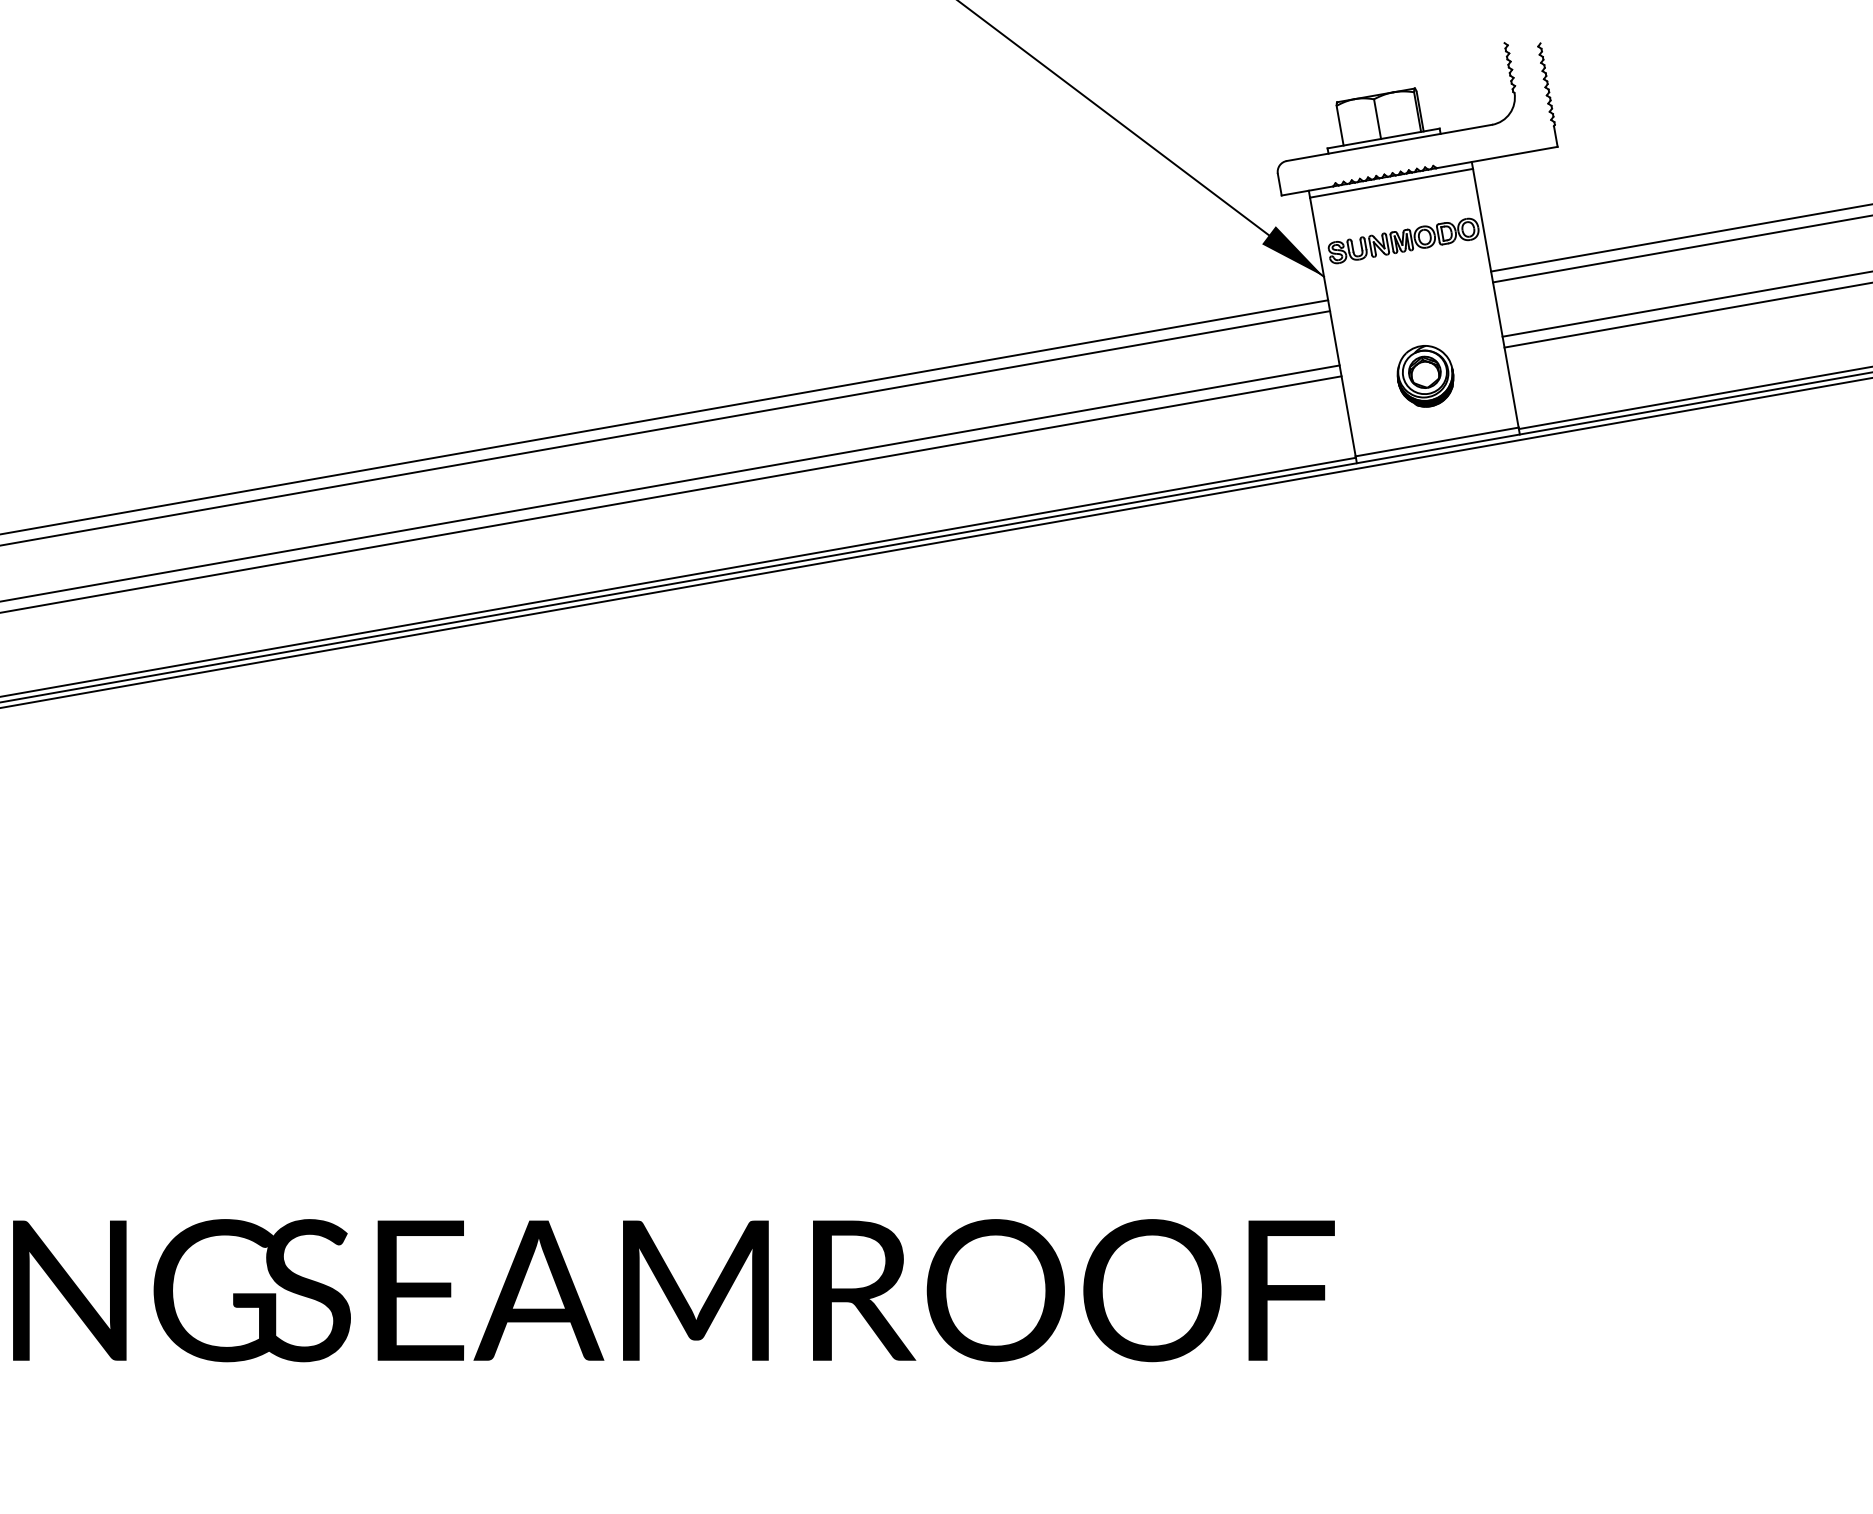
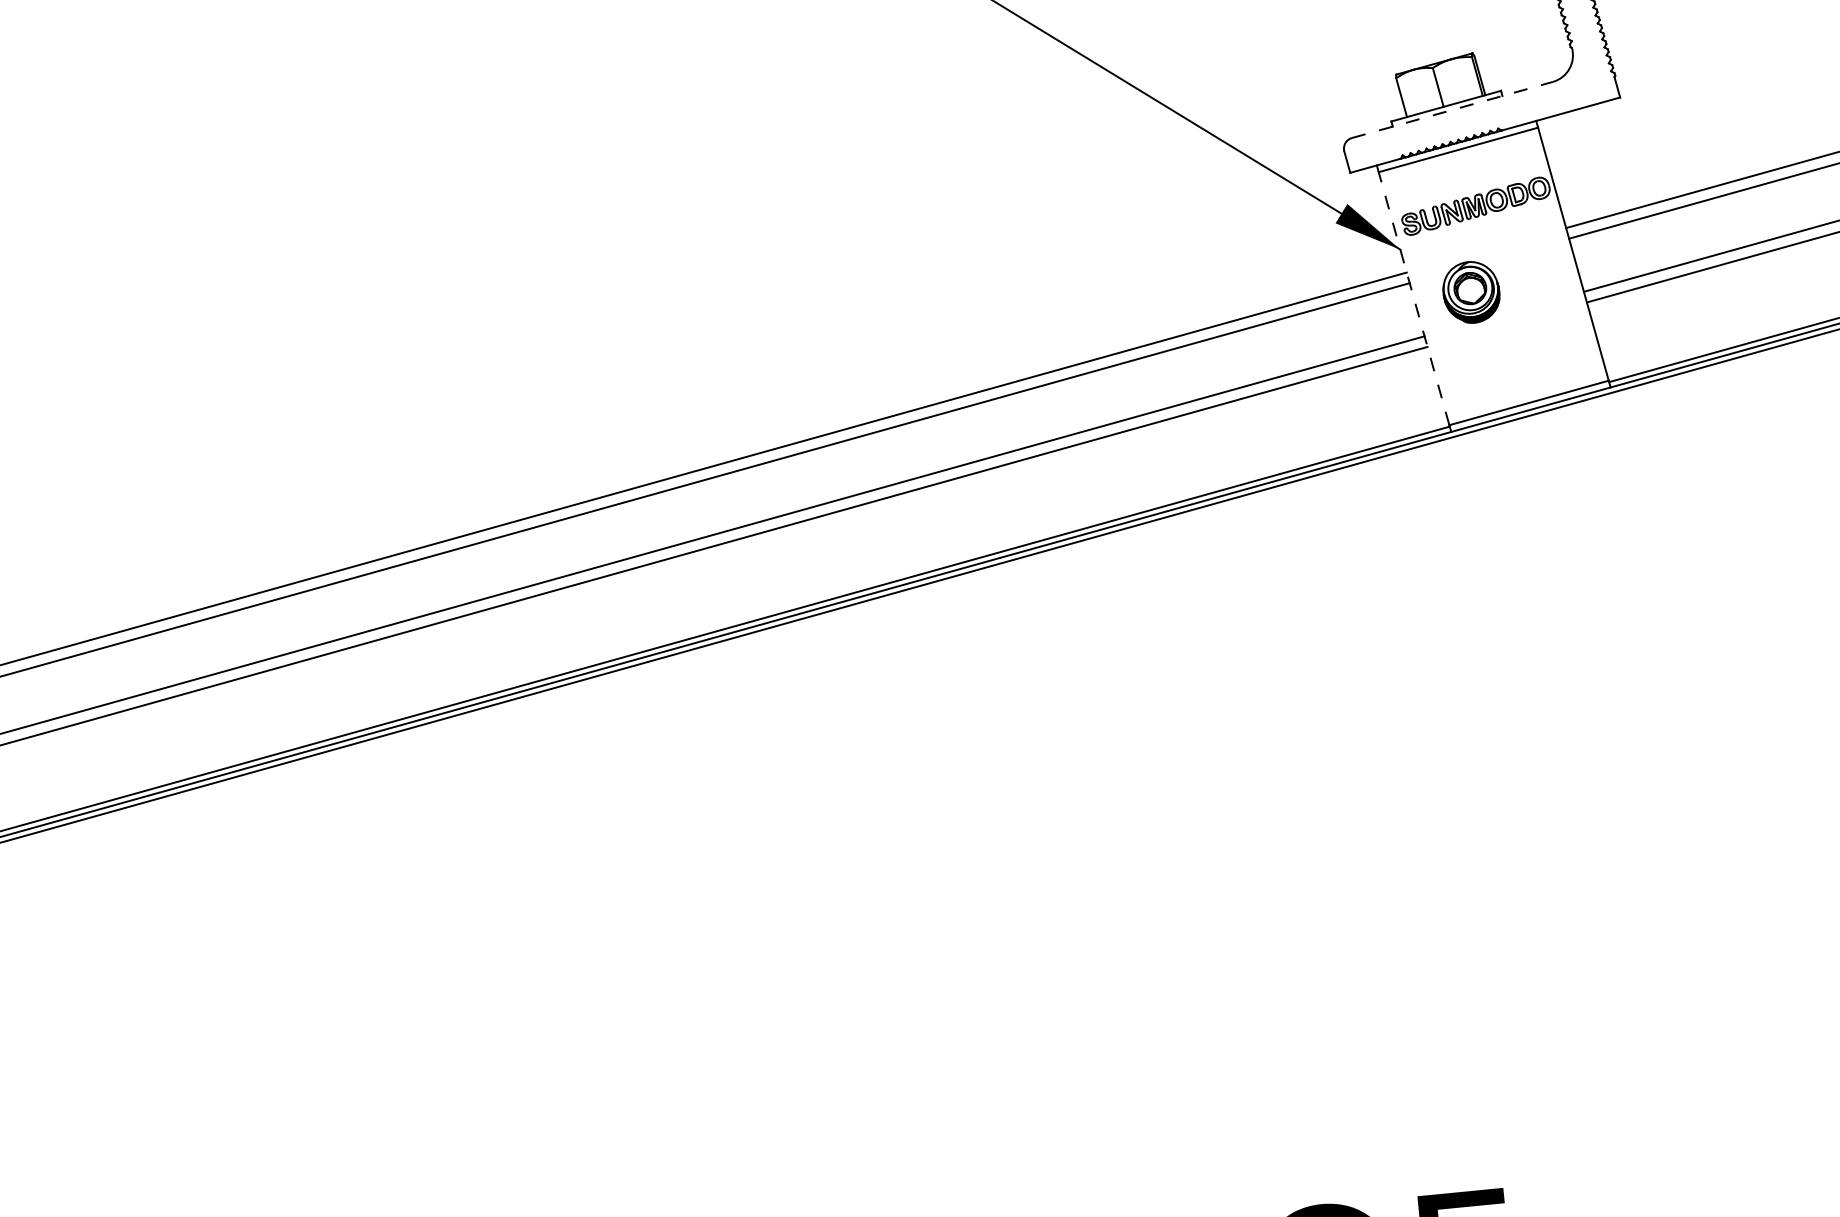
line: (1389, 142) -> (1452, 109), solid -> dashed
line: (1332, 326) -> (1413, 298), solid -> dashed
part: (1425, 376) -> (1471, 292), moved

